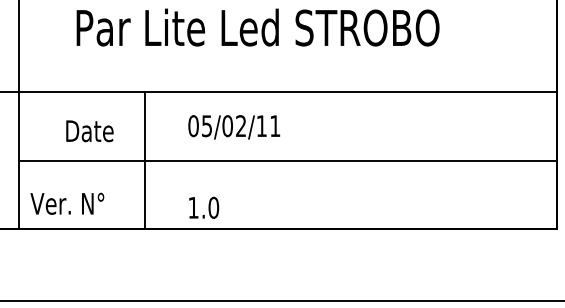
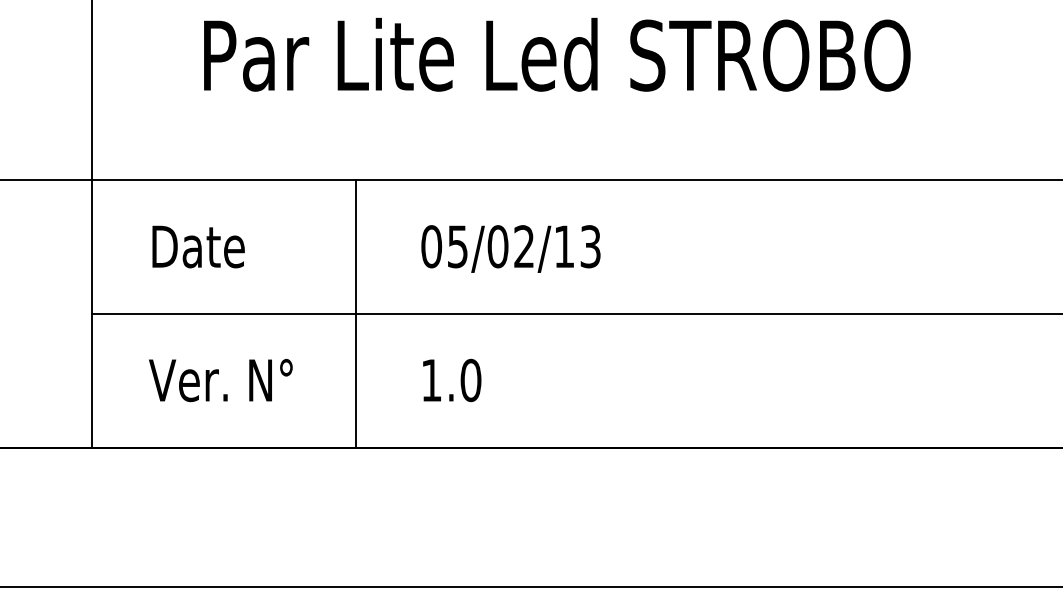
text: (275, 126) -> (591, 247), 05/02/11 -> 05/02/13
text: (89, 131) -> (197, 247), moved
line: (144, 160) -> (355, 313), moved
text: (67, 203) -> (221, 379), moved
text: (204, 207) -> (452, 379), moved

